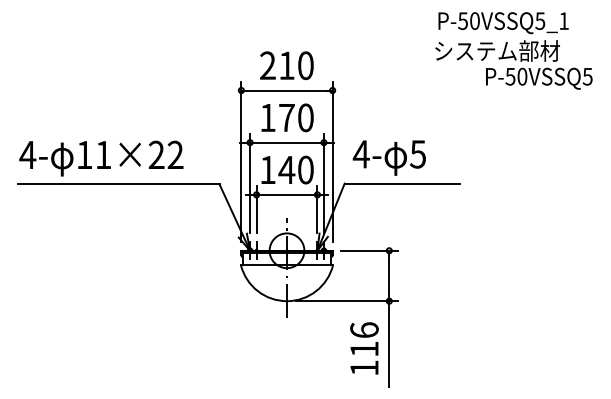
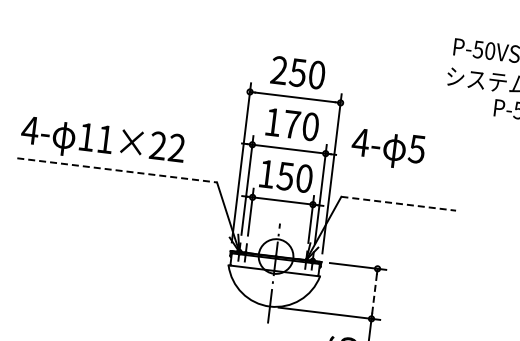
text: (286, 65) -> (297, 72), 210 -> 250
text: (388, 157) -> (387, 148), moved
text: (286, 170) -> (285, 176), 140 -> 150
line: (402, 183) -> (398, 203), solid -> dashed
line: (118, 184) -> (116, 170), solid -> dashed
line: (389, 275) -> (374, 293), solid -> dashed

